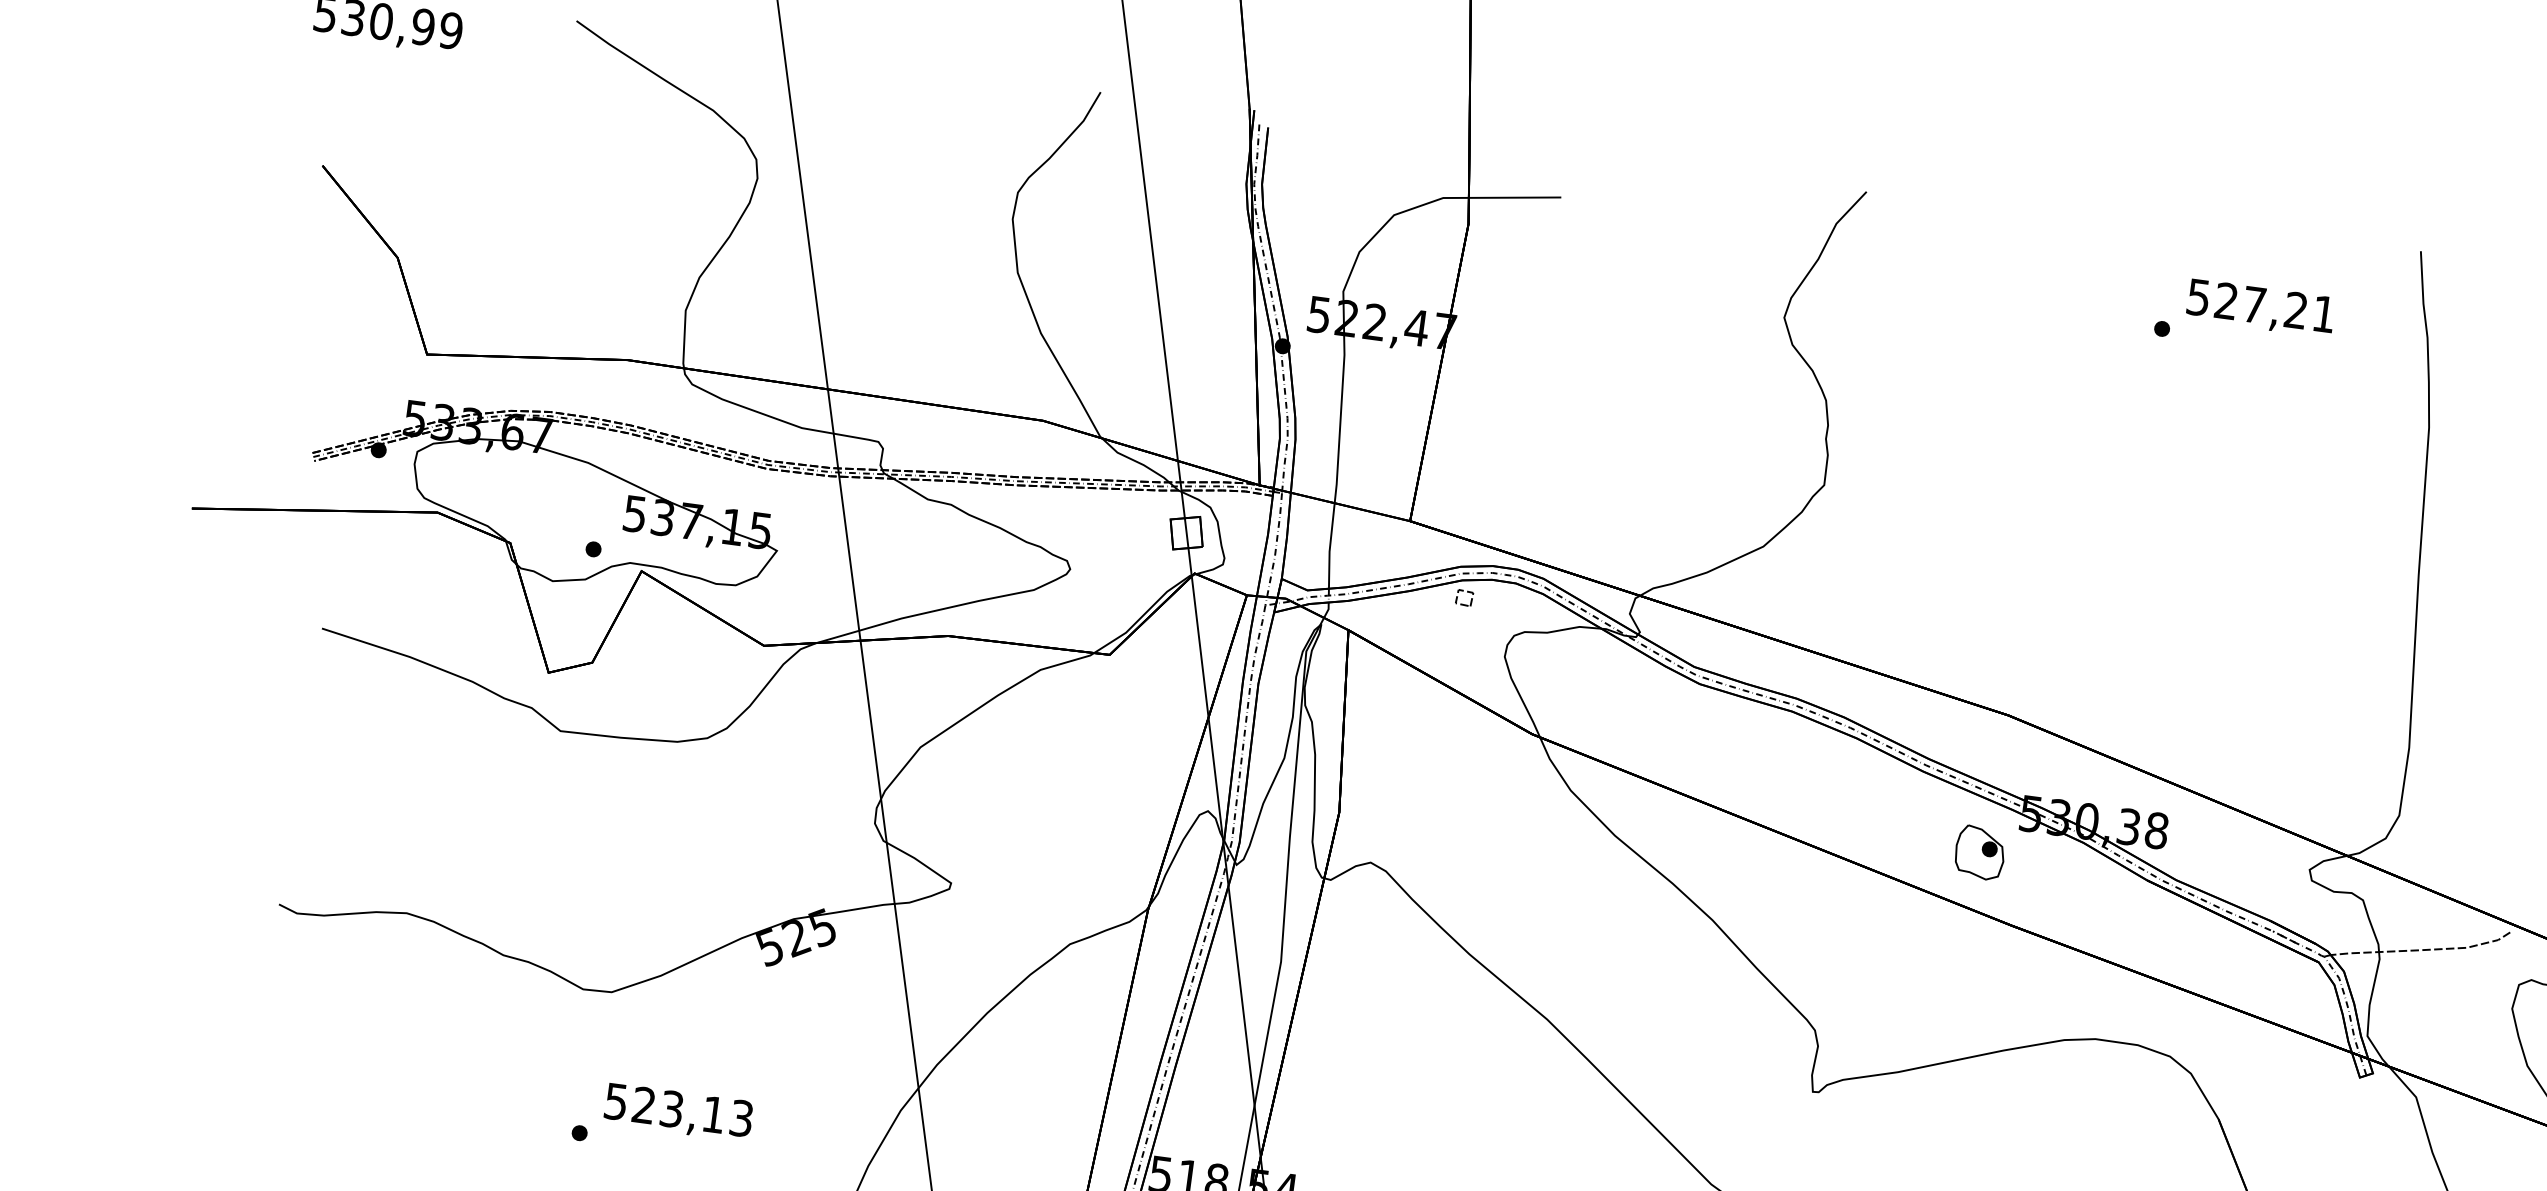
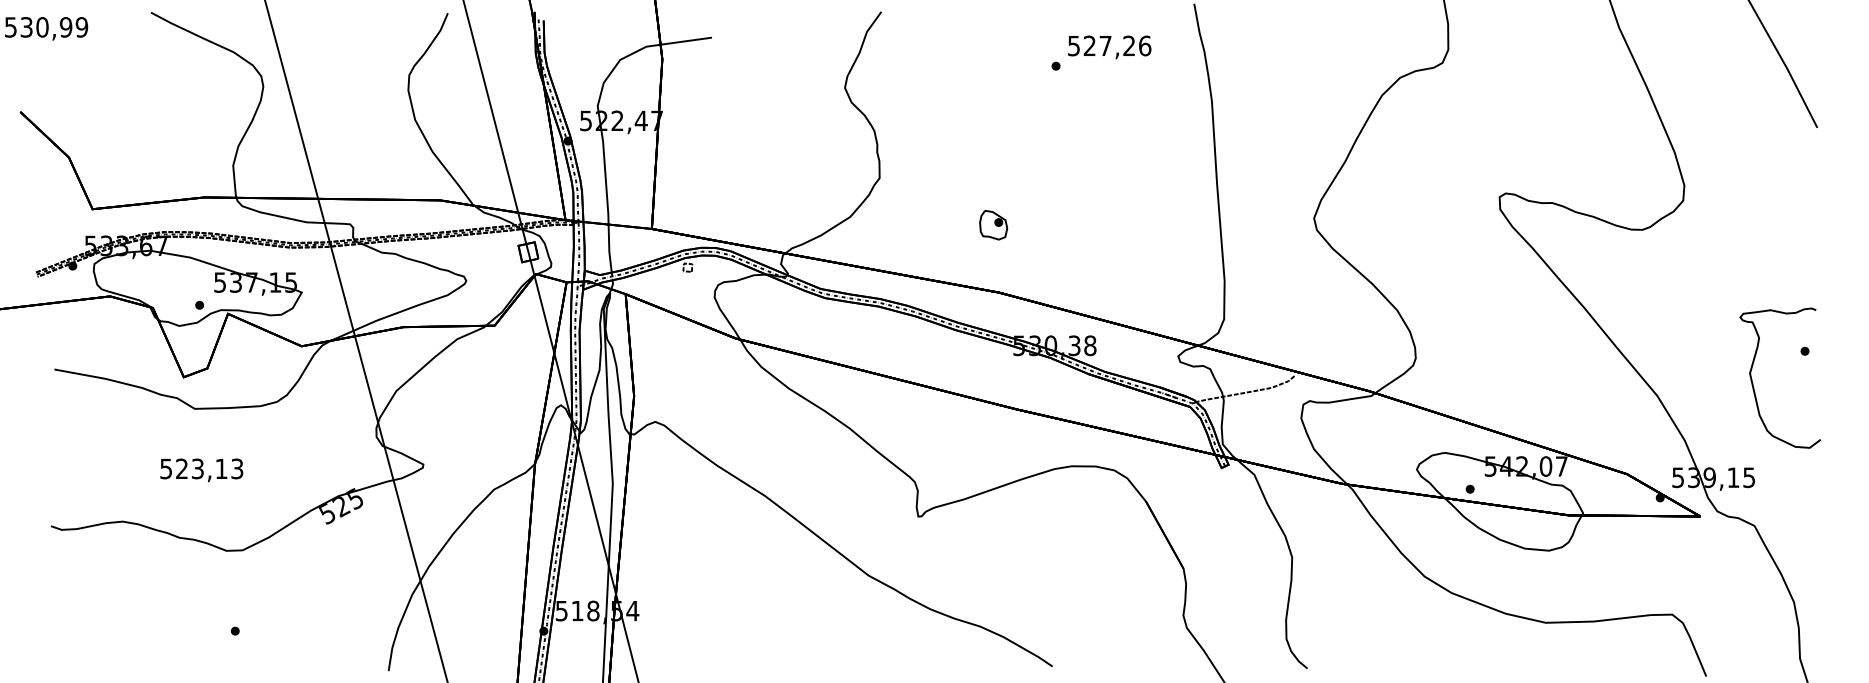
text: (2324, 313) -> (1145, 45), 527,21 -> 527,26
part: (1979, 851) -> (993, 224), moved
text: (678, 1112) -> (201, 470), moved

